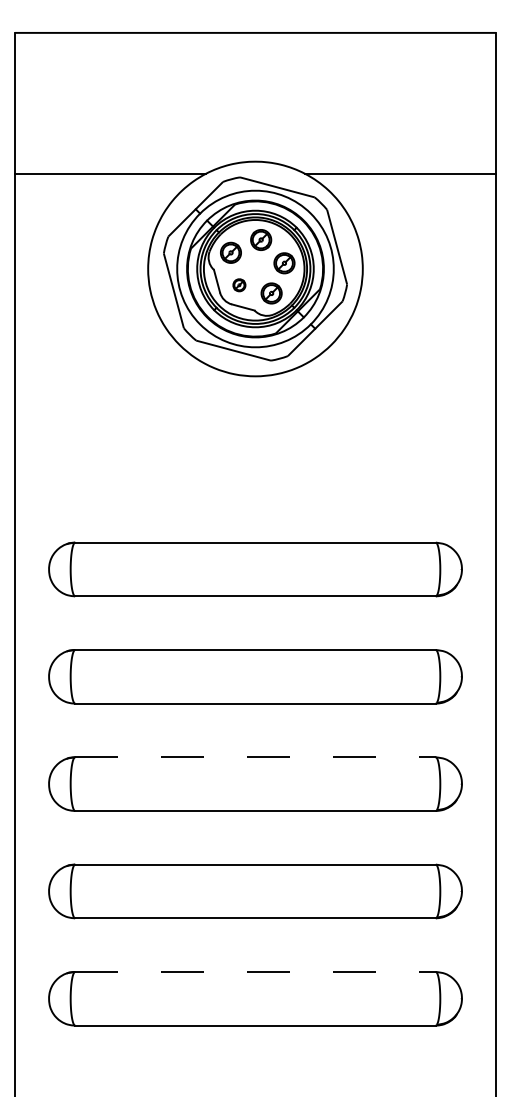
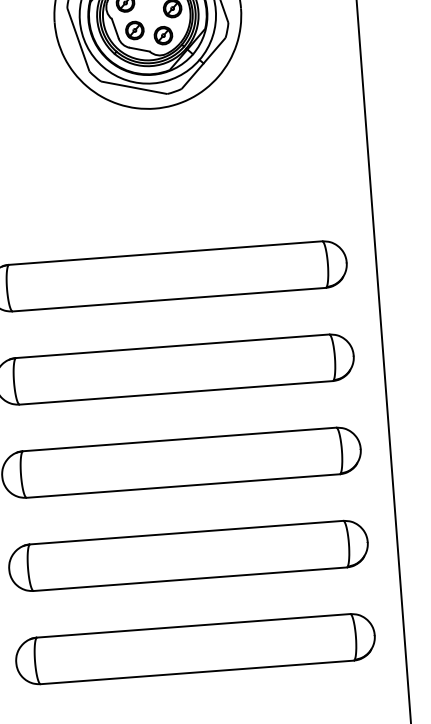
part: (239, 285) -> (135, 30), size x1.67
line: (256, 757) -> (180, 439), dashed -> solid
line: (256, 971) -> (194, 625), dashed -> solid

